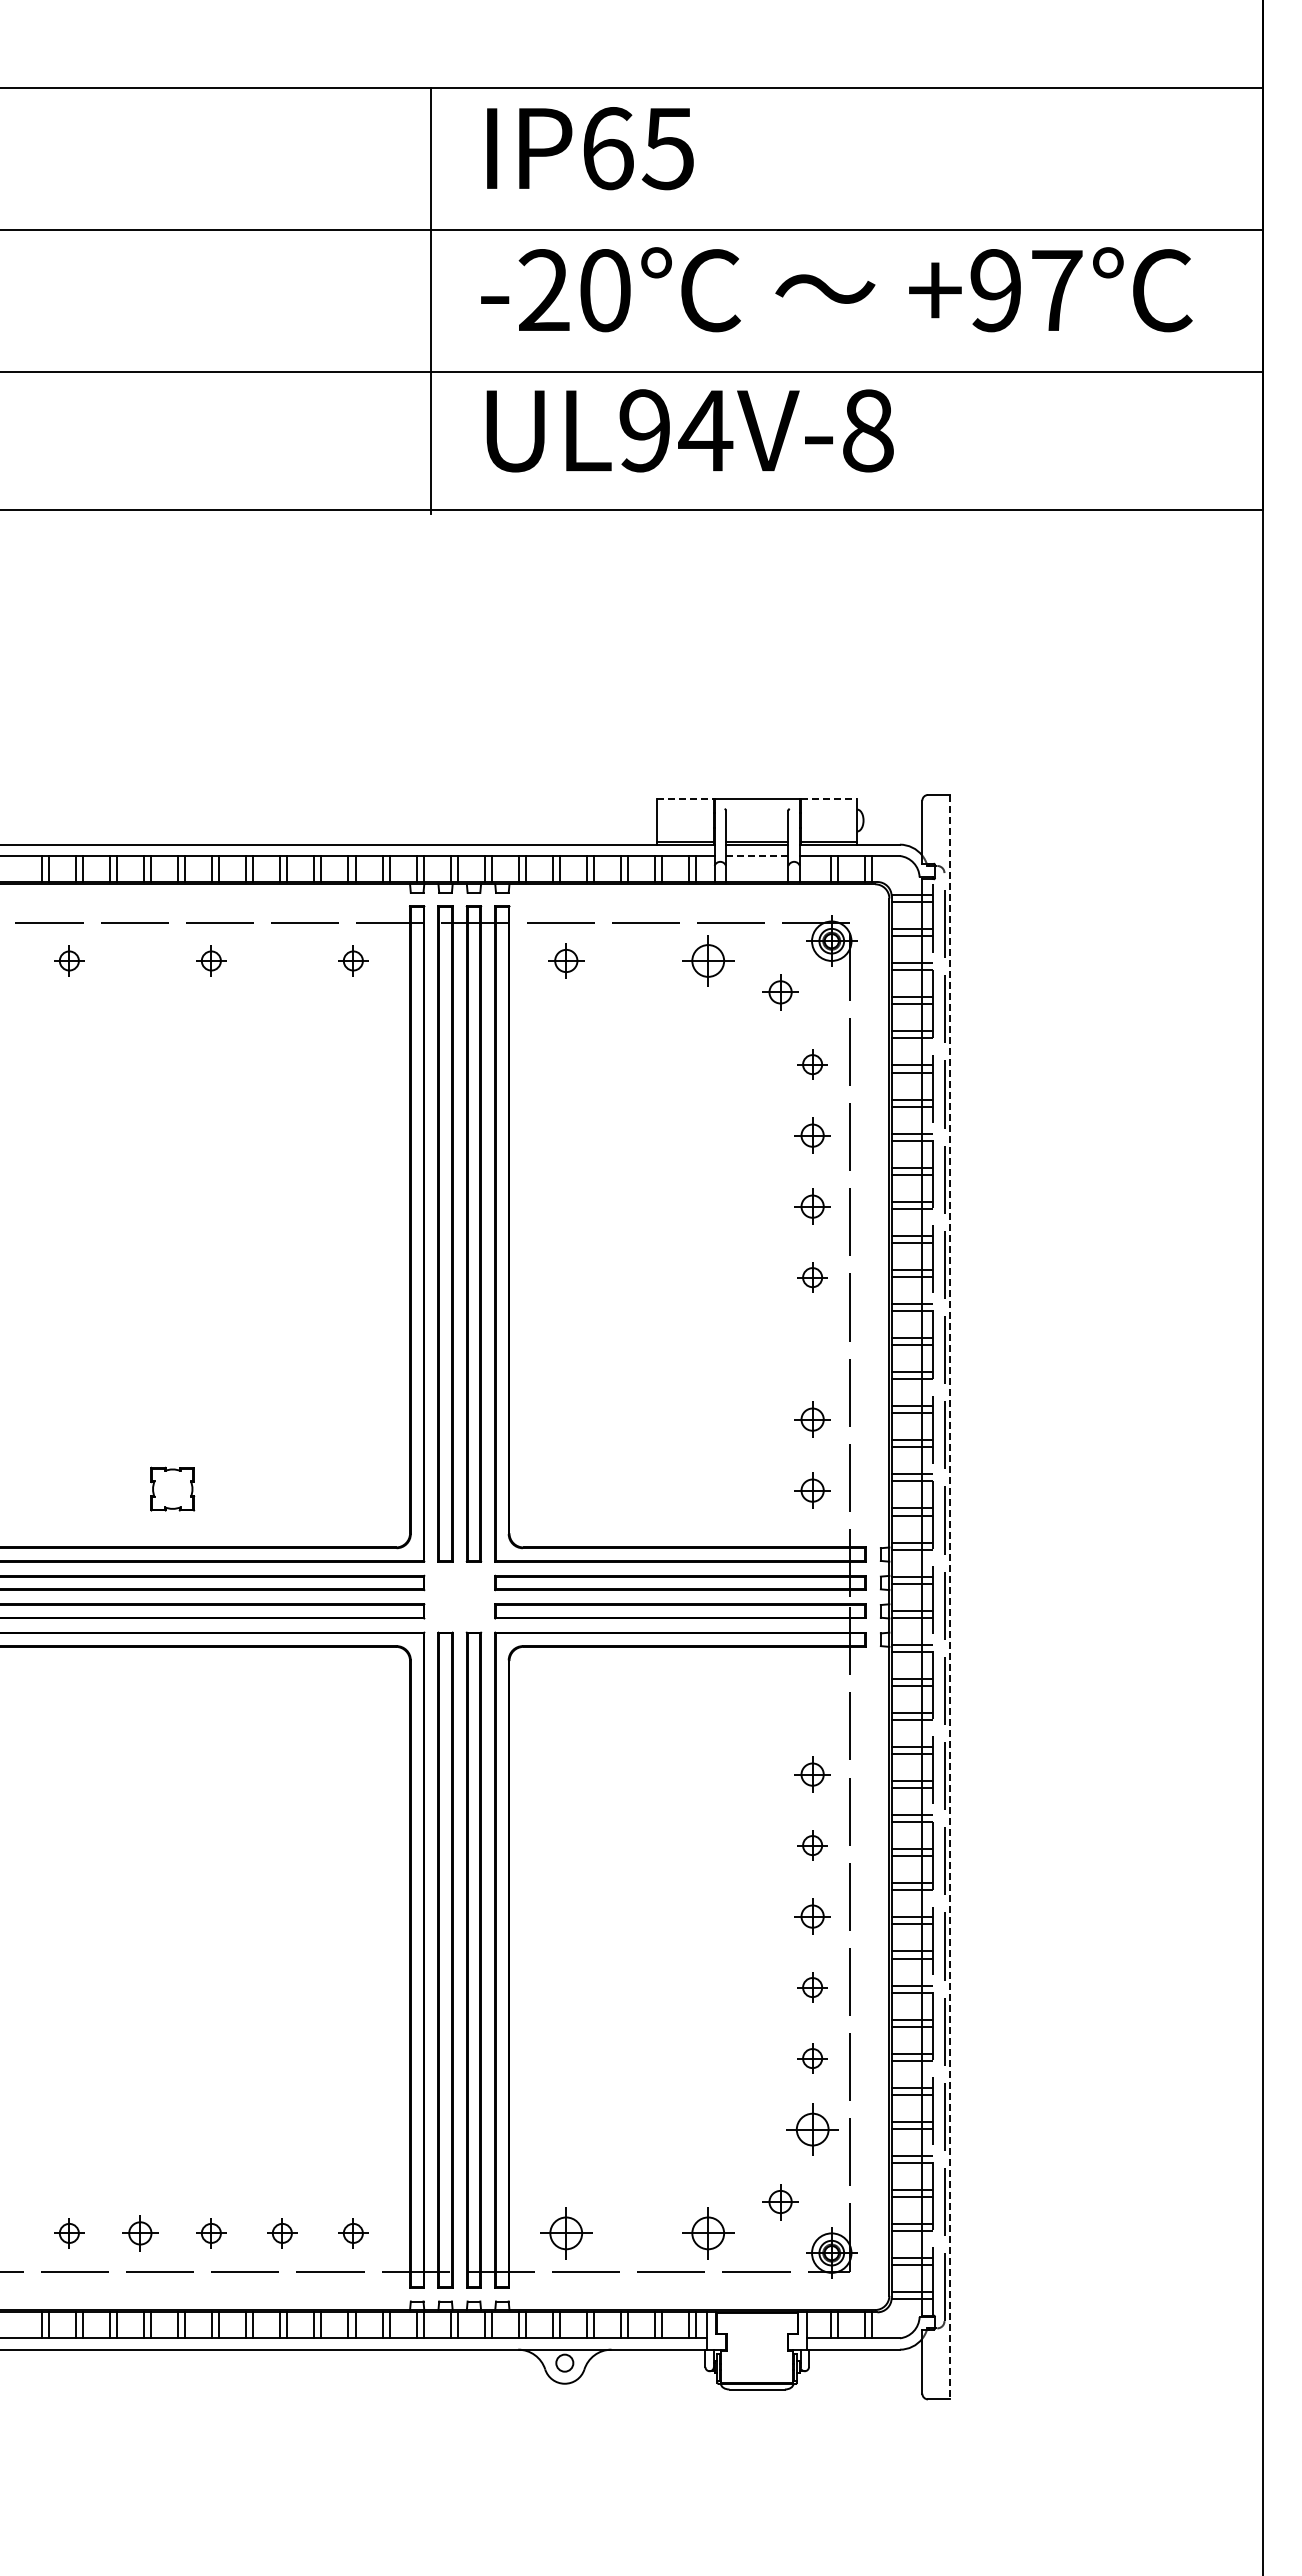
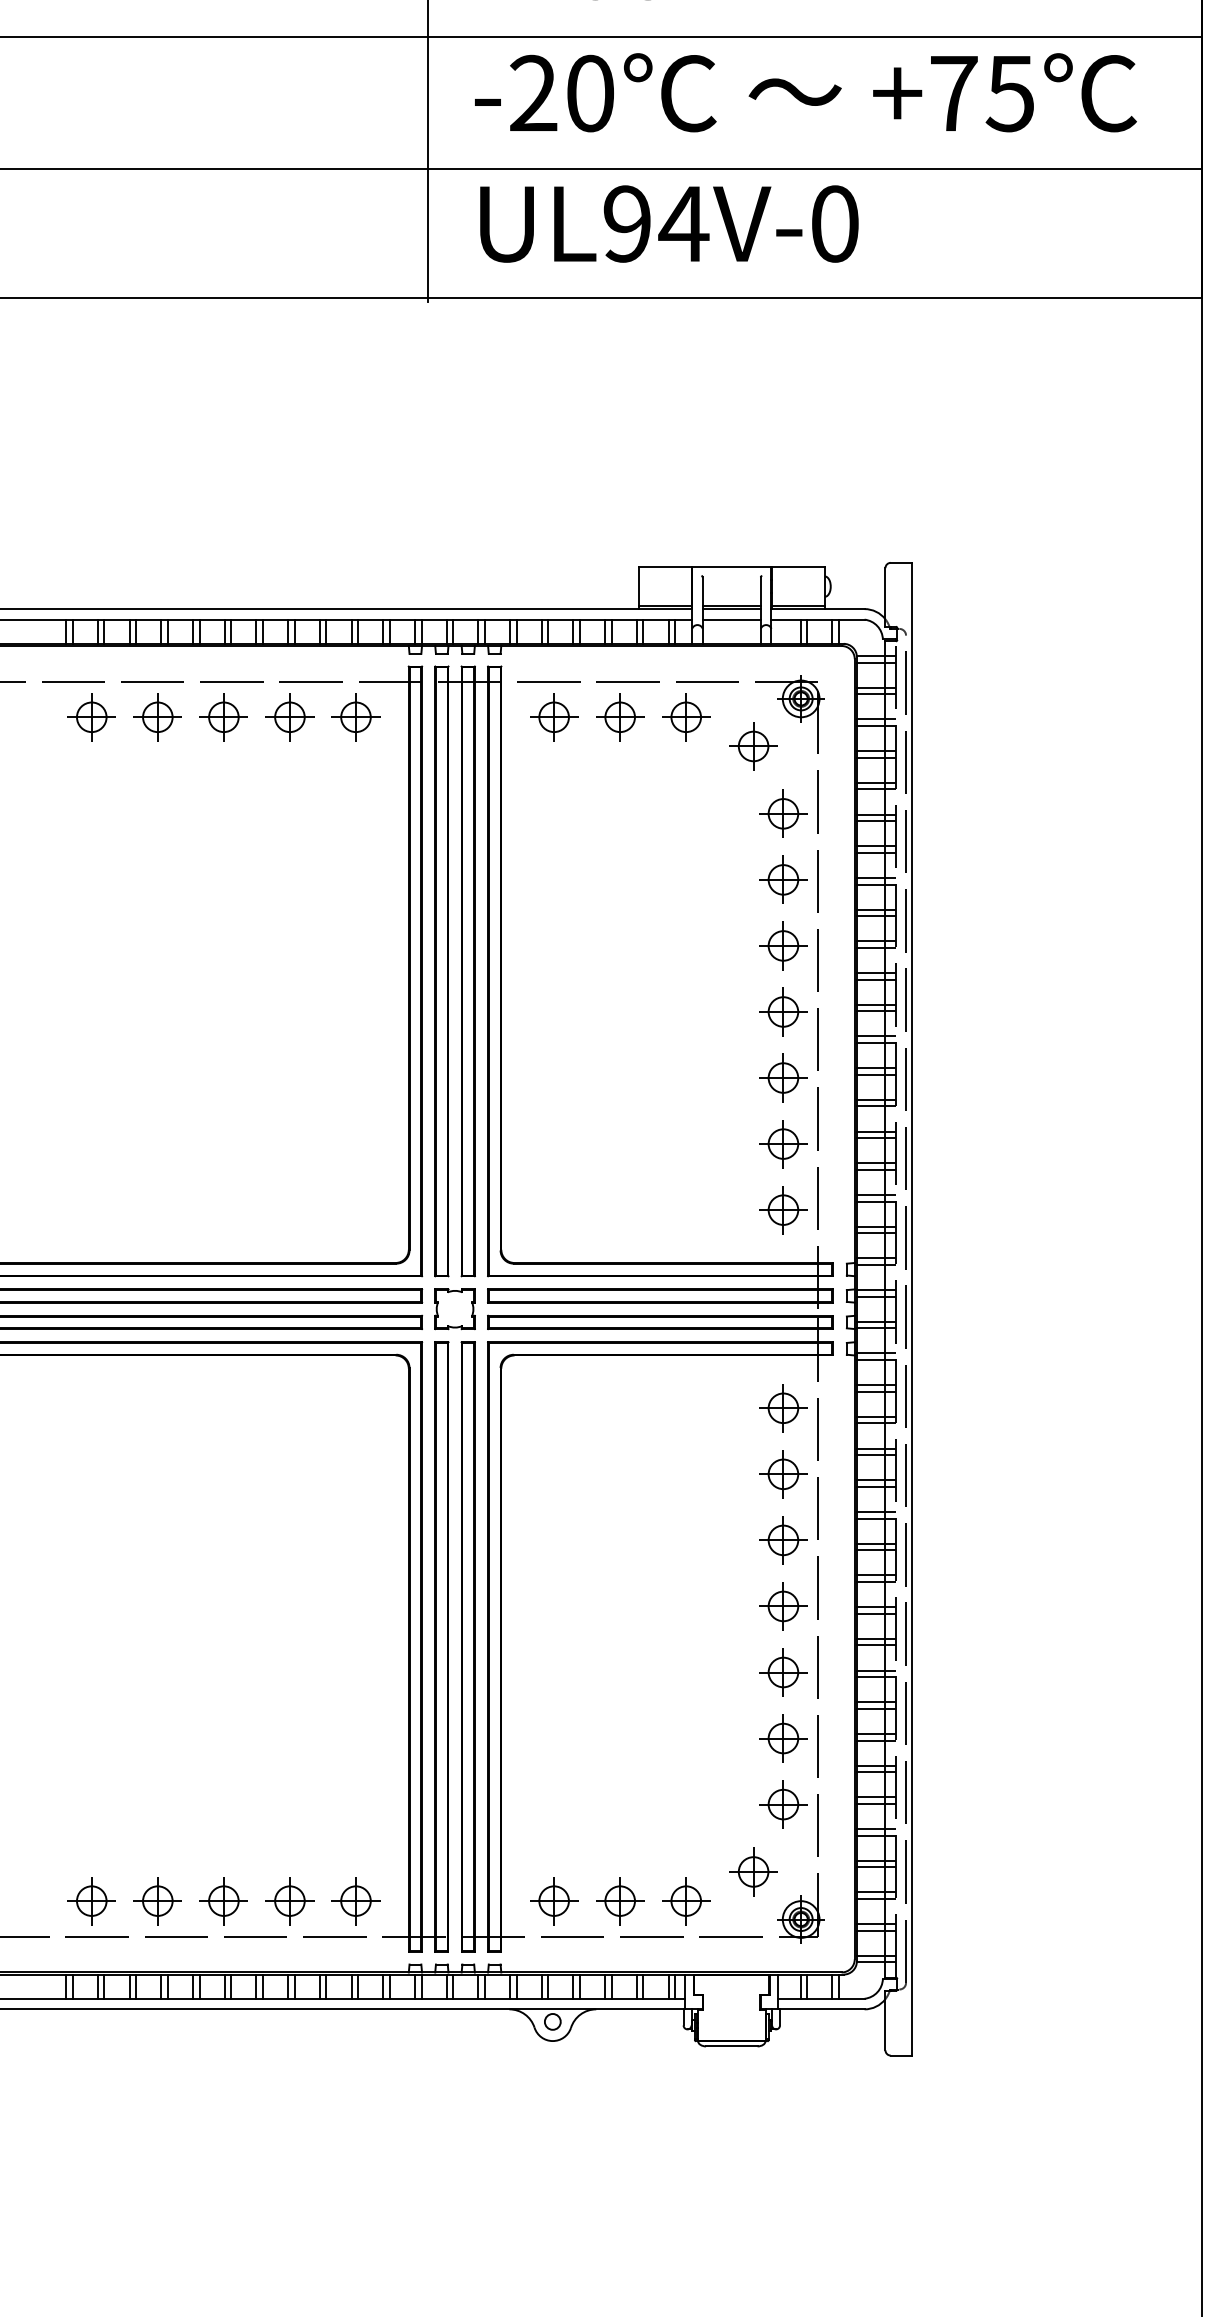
text: (1026, 290) -> (982, 93), +97 -> +75
text: (868, 430) -> (835, 223), UL94V-8 -> UL94V-0
line: (686, 799) -> (666, 567), dashed -> solid
line: (829, 799) -> (799, 567), dashed -> solid
line: (756, 856) -> (731, 620), dashed -> solid
part: (69, 960) -> (91, 716), size x1.67
part: (140, 960) -> (158, 716), added
part: (211, 960) -> (224, 716), size x1.67
part: (282, 960) -> (290, 716), added
part: (353, 960) -> (356, 716), size x1.67
part: (566, 960) -> (554, 716), size x1.43
part: (637, 960) -> (620, 716), added
part: (780, 992) -> (753, 746), size x1.43
part: (812, 1064) -> (783, 813), size x1.67
part: (812, 1135) -> (783, 879), size x1.43
part: (812, 1206) -> (783, 945), size x1.43
part: (812, 1277) -> (783, 1011), size x1.67
part: (812, 1348) -> (783, 1077), added
part: (812, 1419) -> (783, 1143), size x1.43
part: (172, 1488) -> (454, 1308), moved
part: (812, 1490) -> (783, 1209), size x1.43
line: (950, 1597) -> (911, 1309), dashed -> solid
part: (812, 1703) -> (783, 1408), added
part: (812, 1774) -> (783, 1474), size x1.43
part: (812, 1845) -> (783, 1540), size x1.67
part: (812, 1916) -> (783, 1606), size x1.43
part: (812, 1987) -> (783, 1672), size x1.67
part: (812, 2058) -> (783, 1738), size x1.67
part: (780, 2201) -> (753, 1871), size x1.43
part: (69, 2233) -> (91, 1901), size x1.67
part: (140, 2233) -> (158, 1901), size x1.43
part: (211, 2233) -> (224, 1901), size x1.67
part: (282, 2233) -> (290, 1901), size x1.67
part: (353, 2233) -> (356, 1901), size x1.67
part: (637, 2233) -> (620, 1901), added

